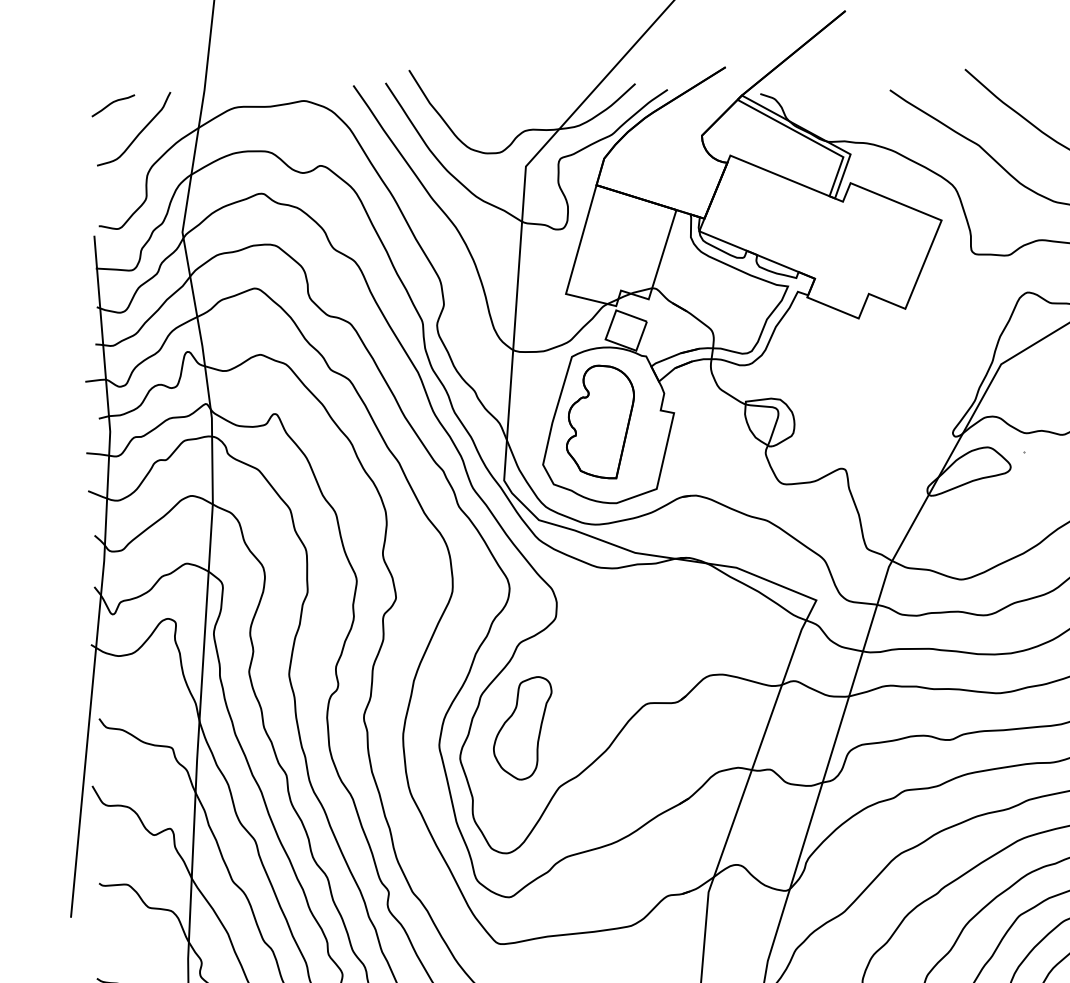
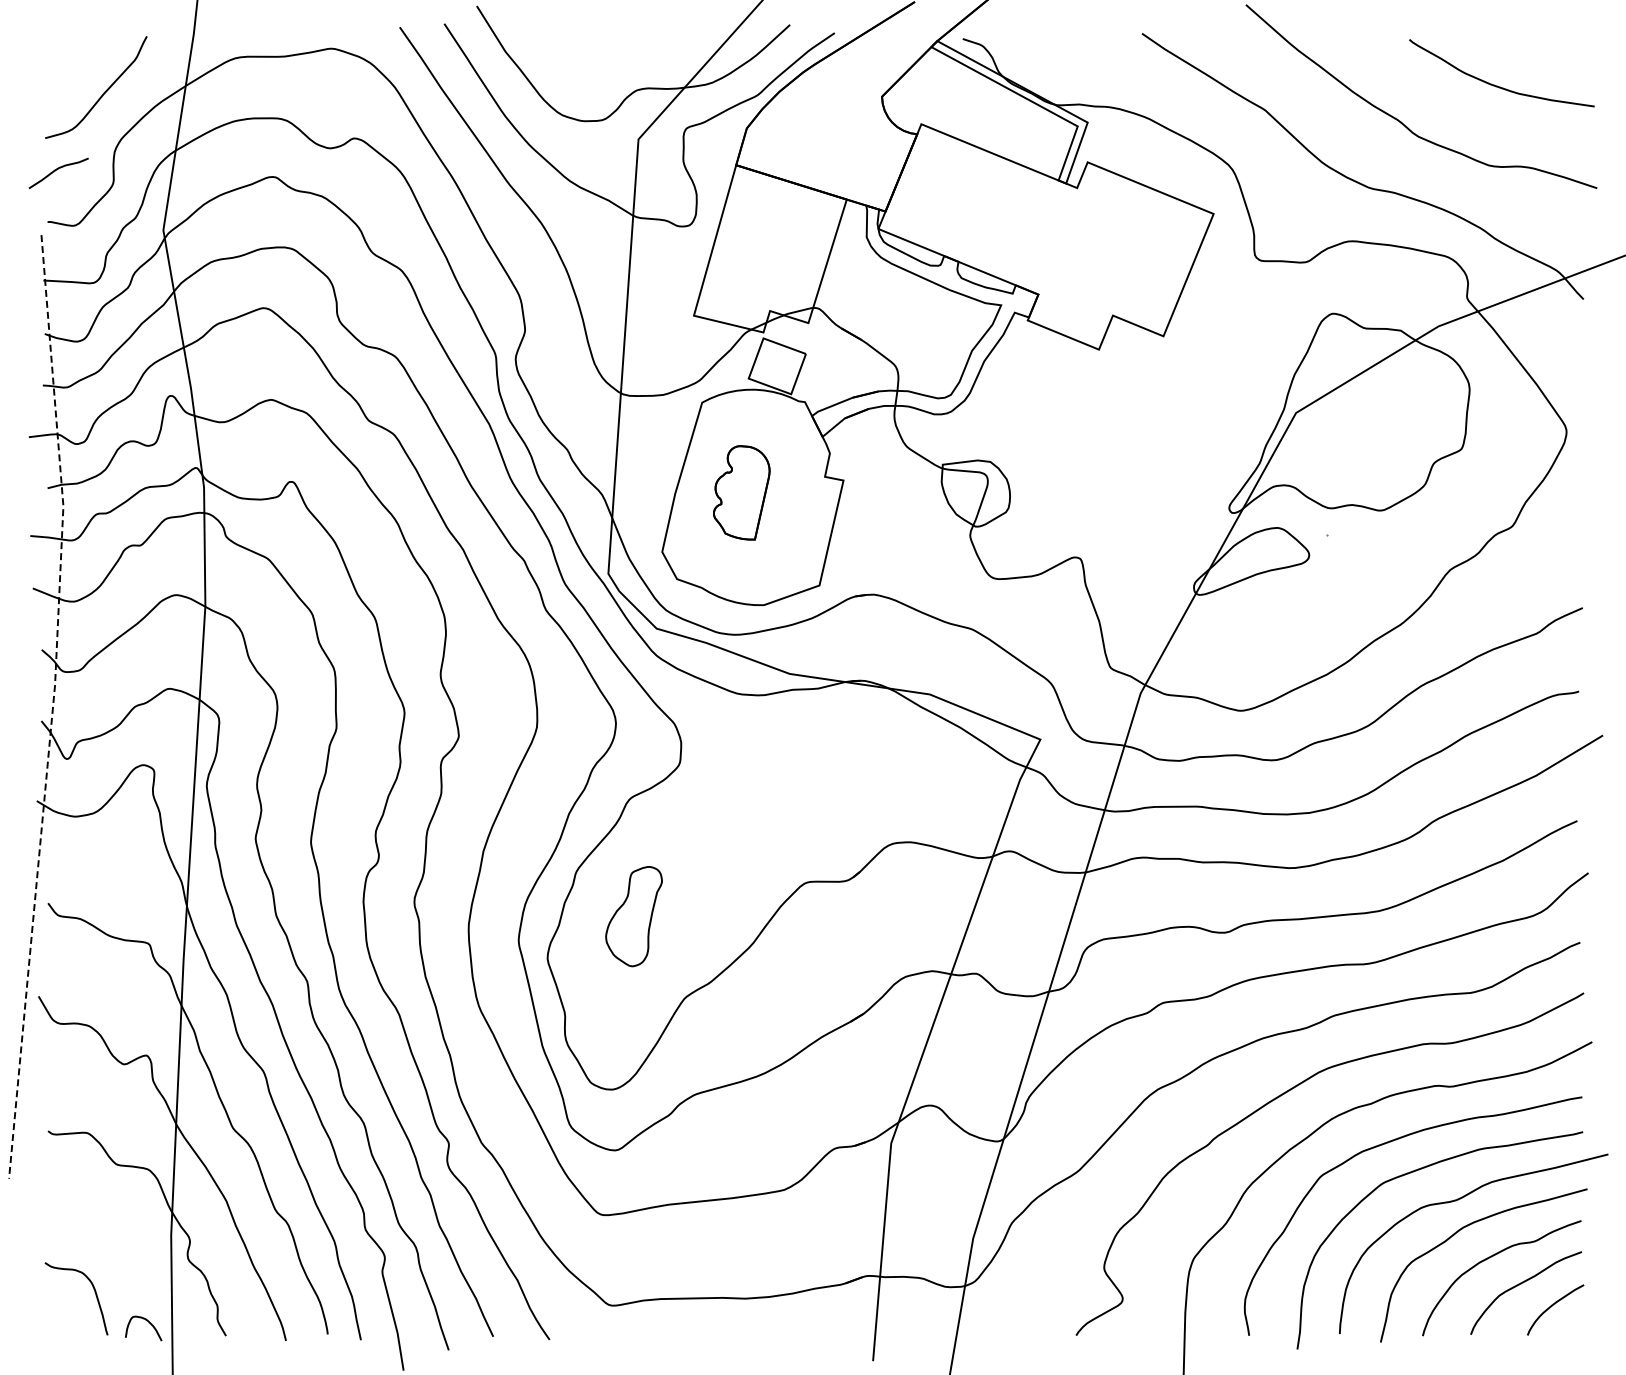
curve: (112, 103) -> (57, 170), moved
part: (600, 421) -> (741, 492), size x0.6
line: (103, 576) -> (53, 706), solid -> dashed
part: (522, 728) -> (633, 916), size x0.7

